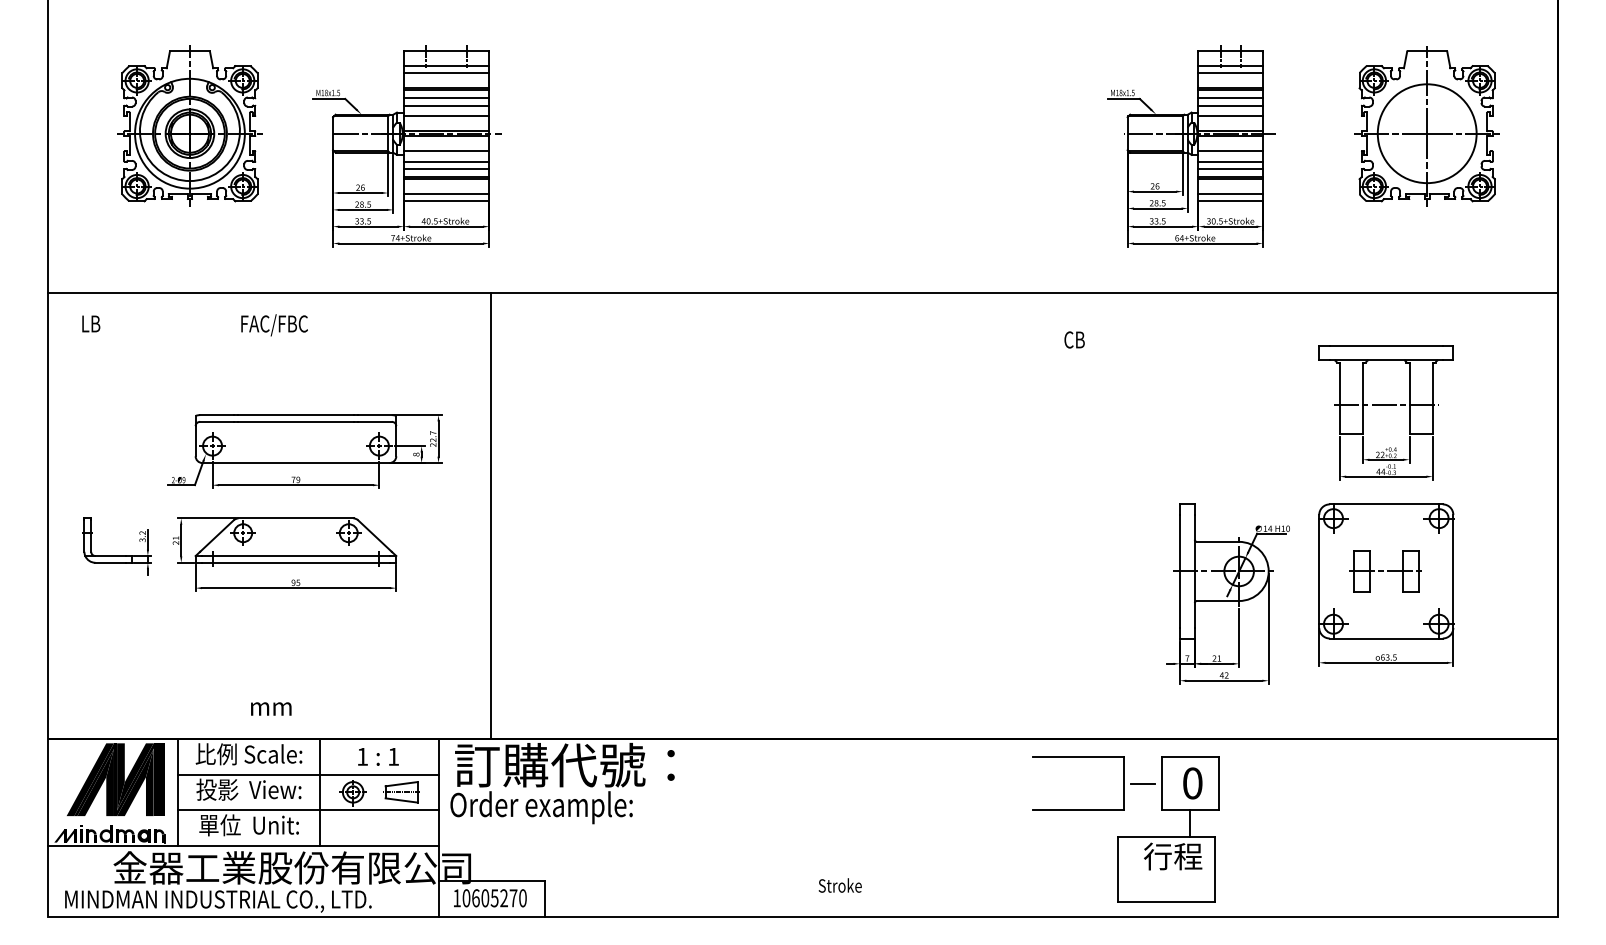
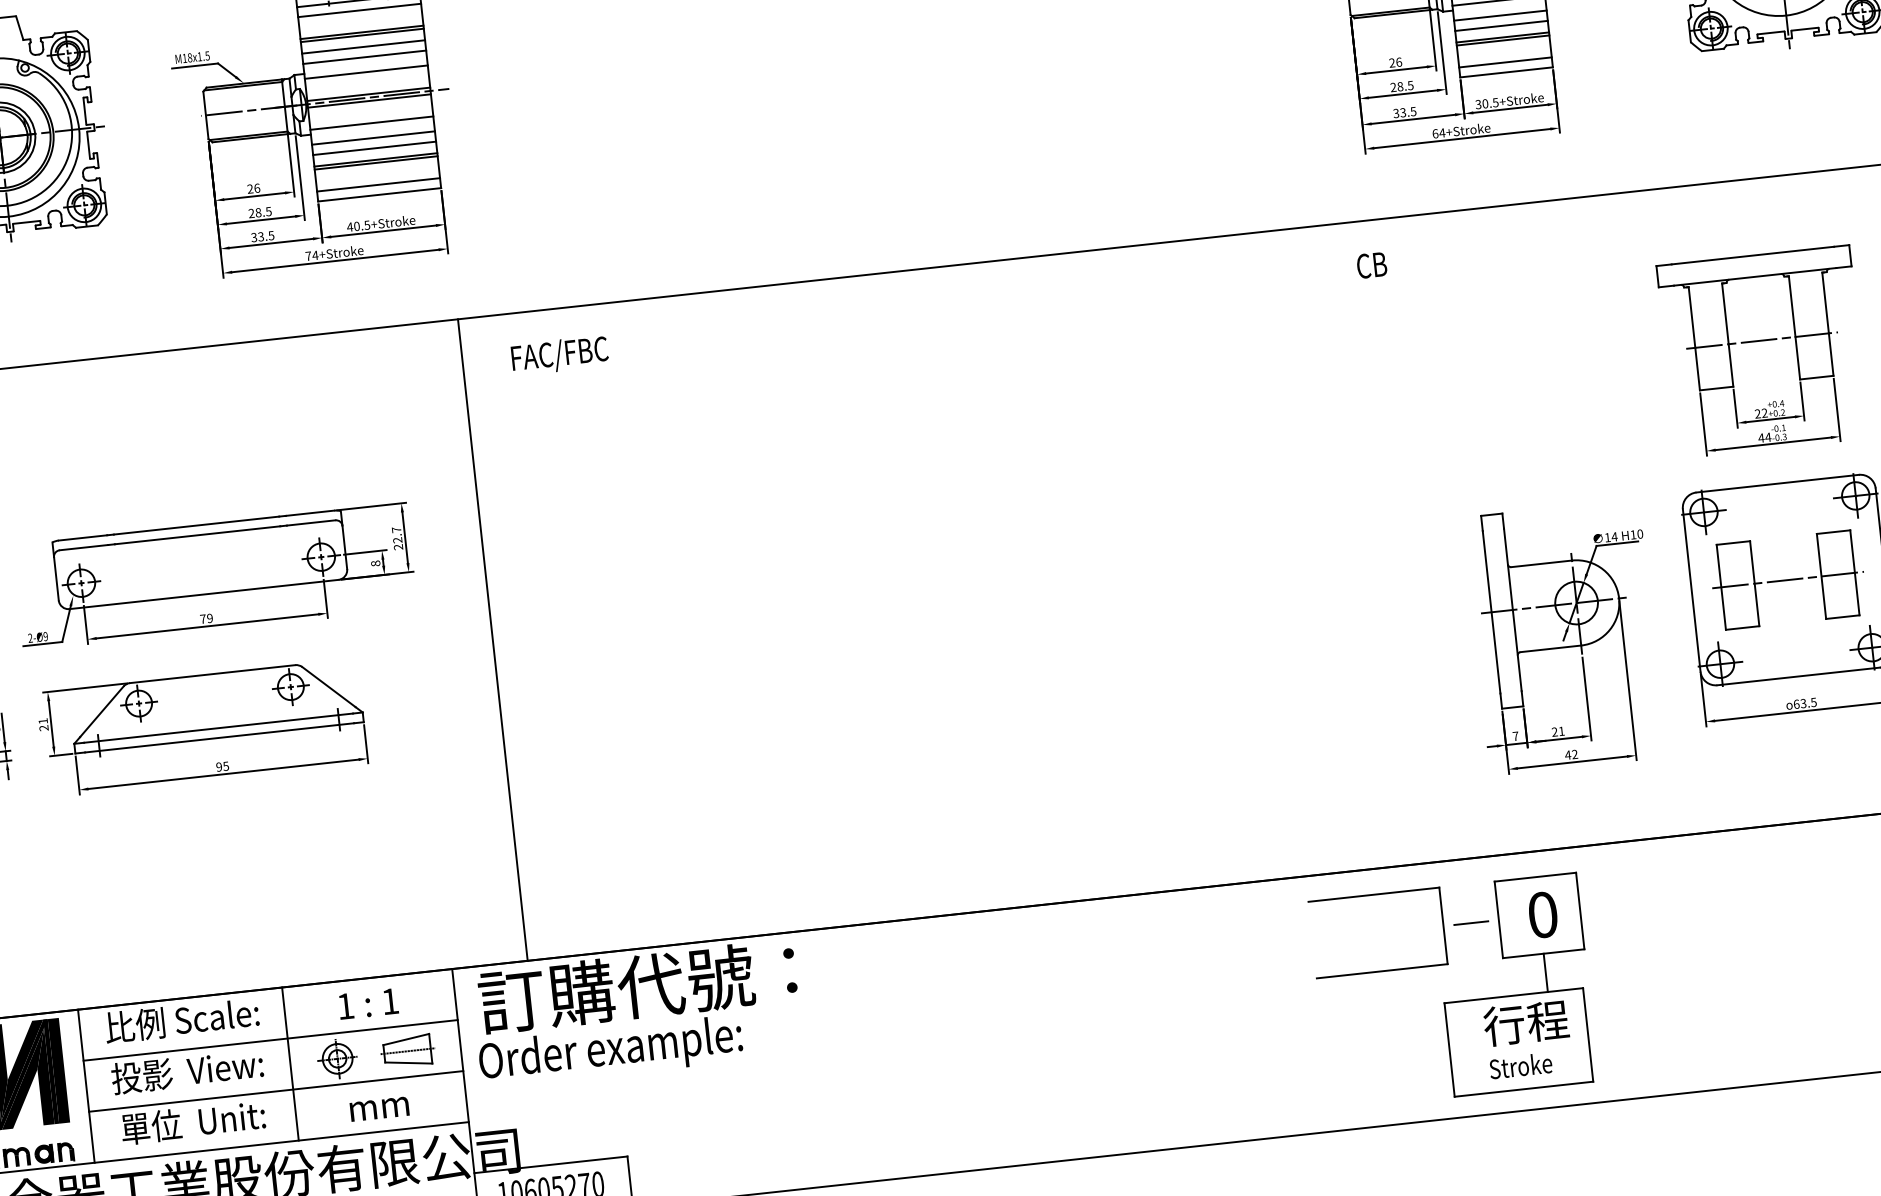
text: (274, 325) -> (559, 355), moved
text: (1074, 339) -> (1371, 264), moved
part: (1386, 571) -> (1788, 580), size x1.43
text: (271, 708) -> (379, 1108), moved
text: (839, 885) -> (1519, 1065), moved

